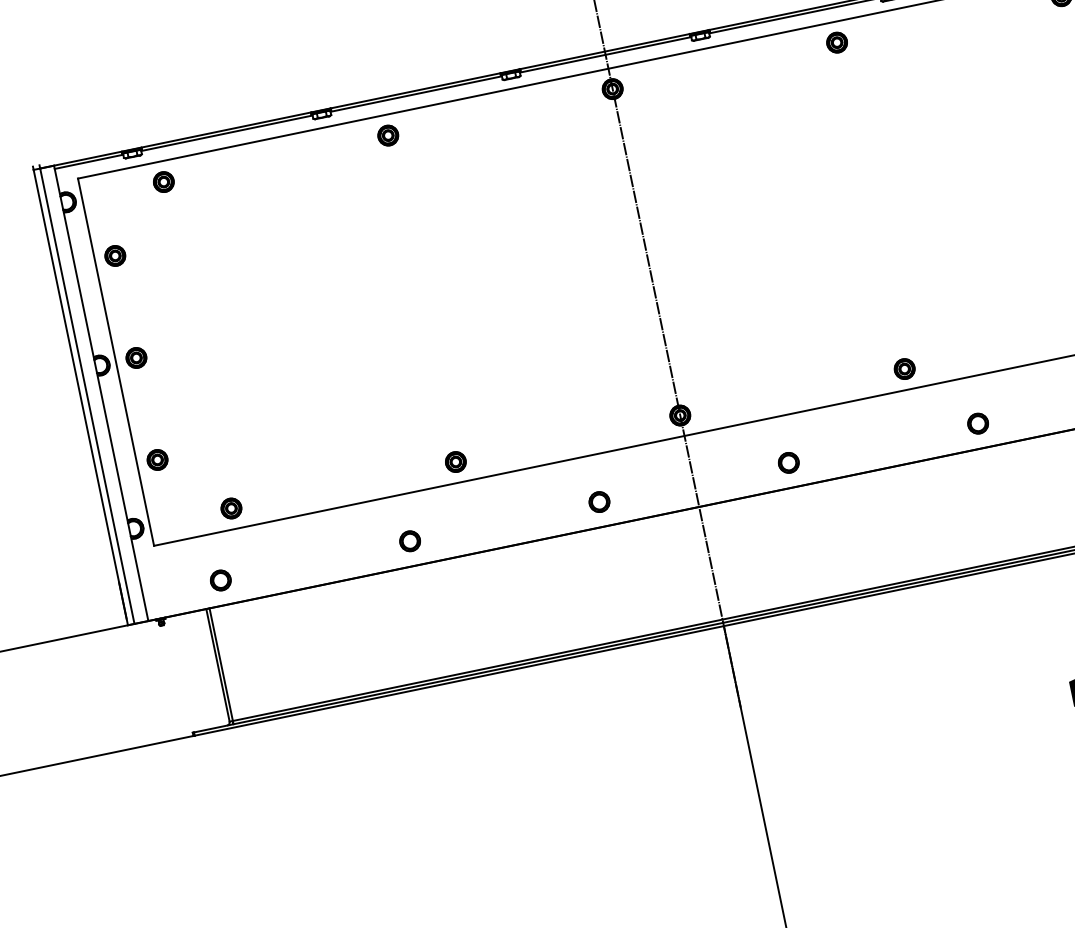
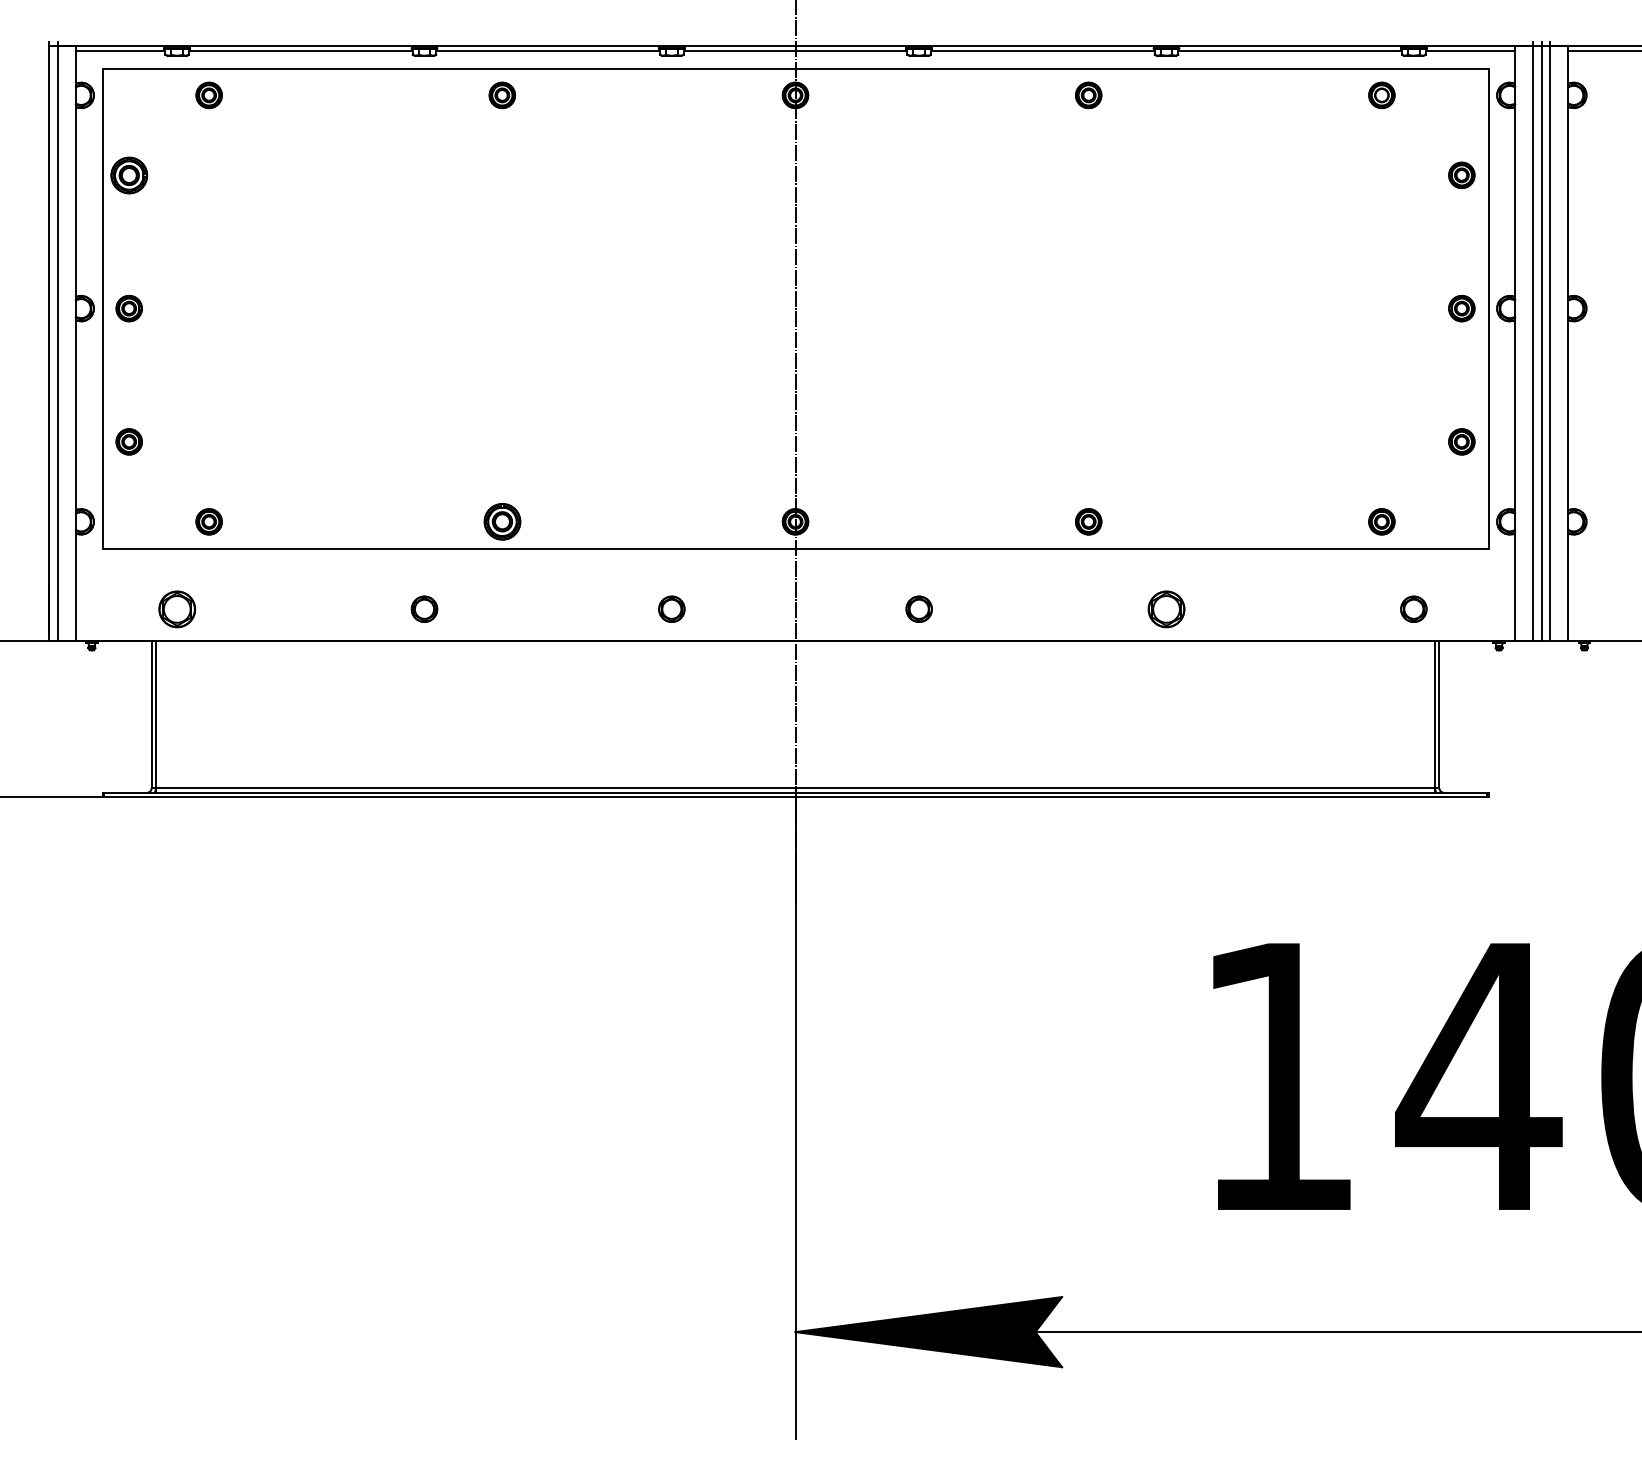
part: (114, 255) -> (128, 174), size x1.4
part: (977, 423) -> (1166, 608), size x1.4
part: (455, 461) -> (501, 521), size x1.4
part: (220, 580) -> (176, 608), size x1.4

